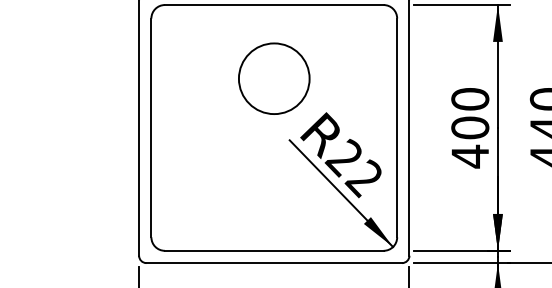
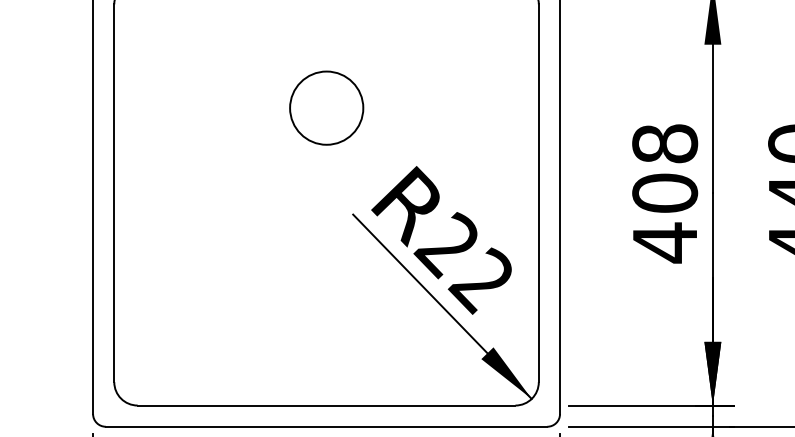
circle: (274, 78) -> (326, 107), size x0.6
text: (470, 99) -> (665, 144), 400 -> 408

